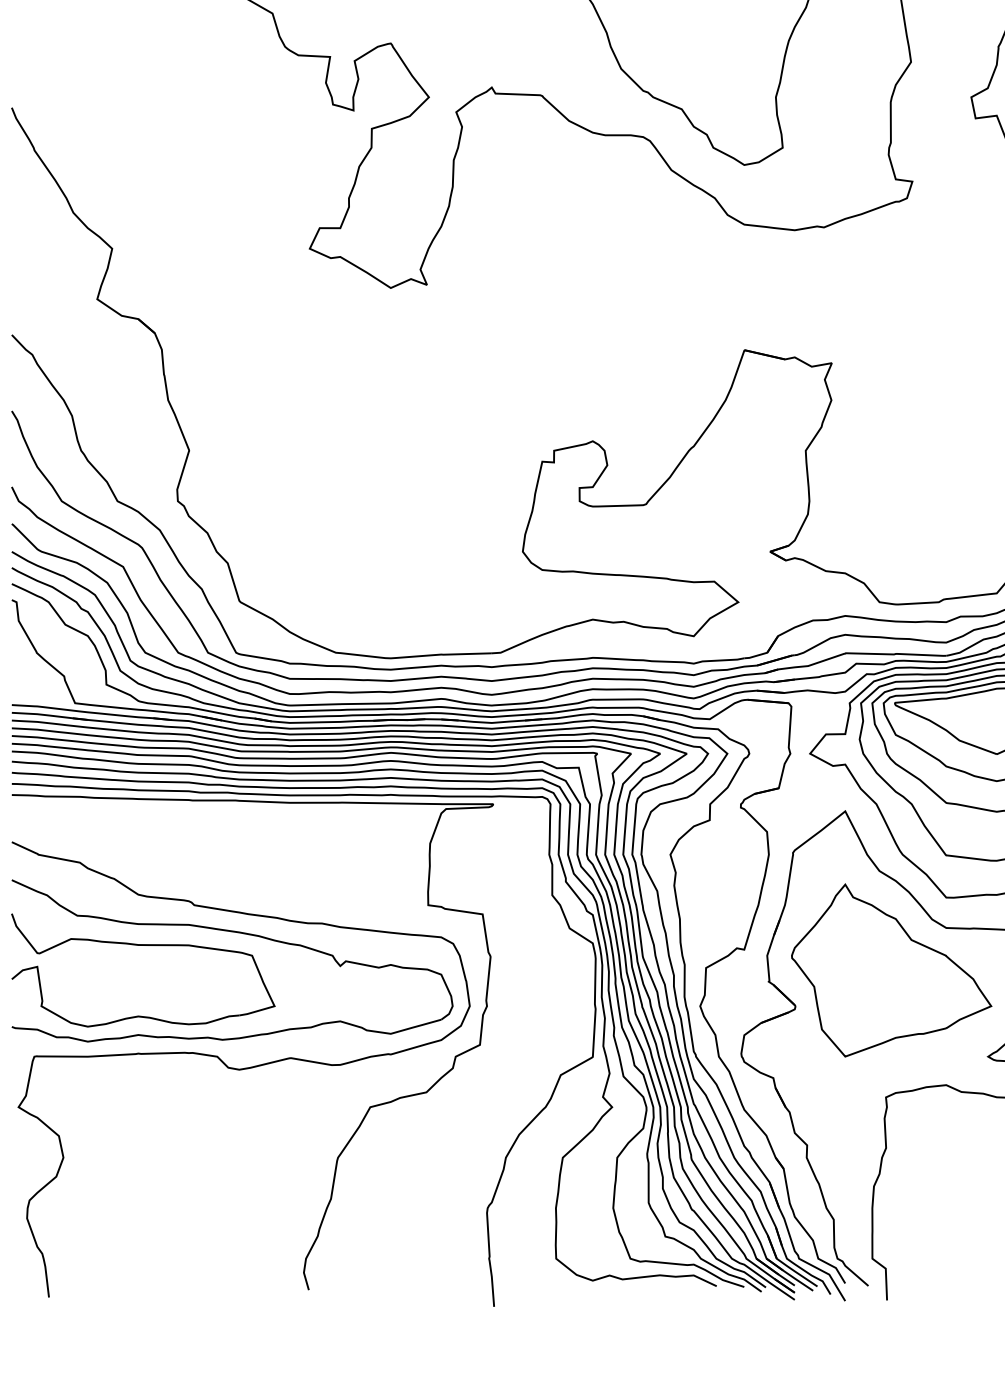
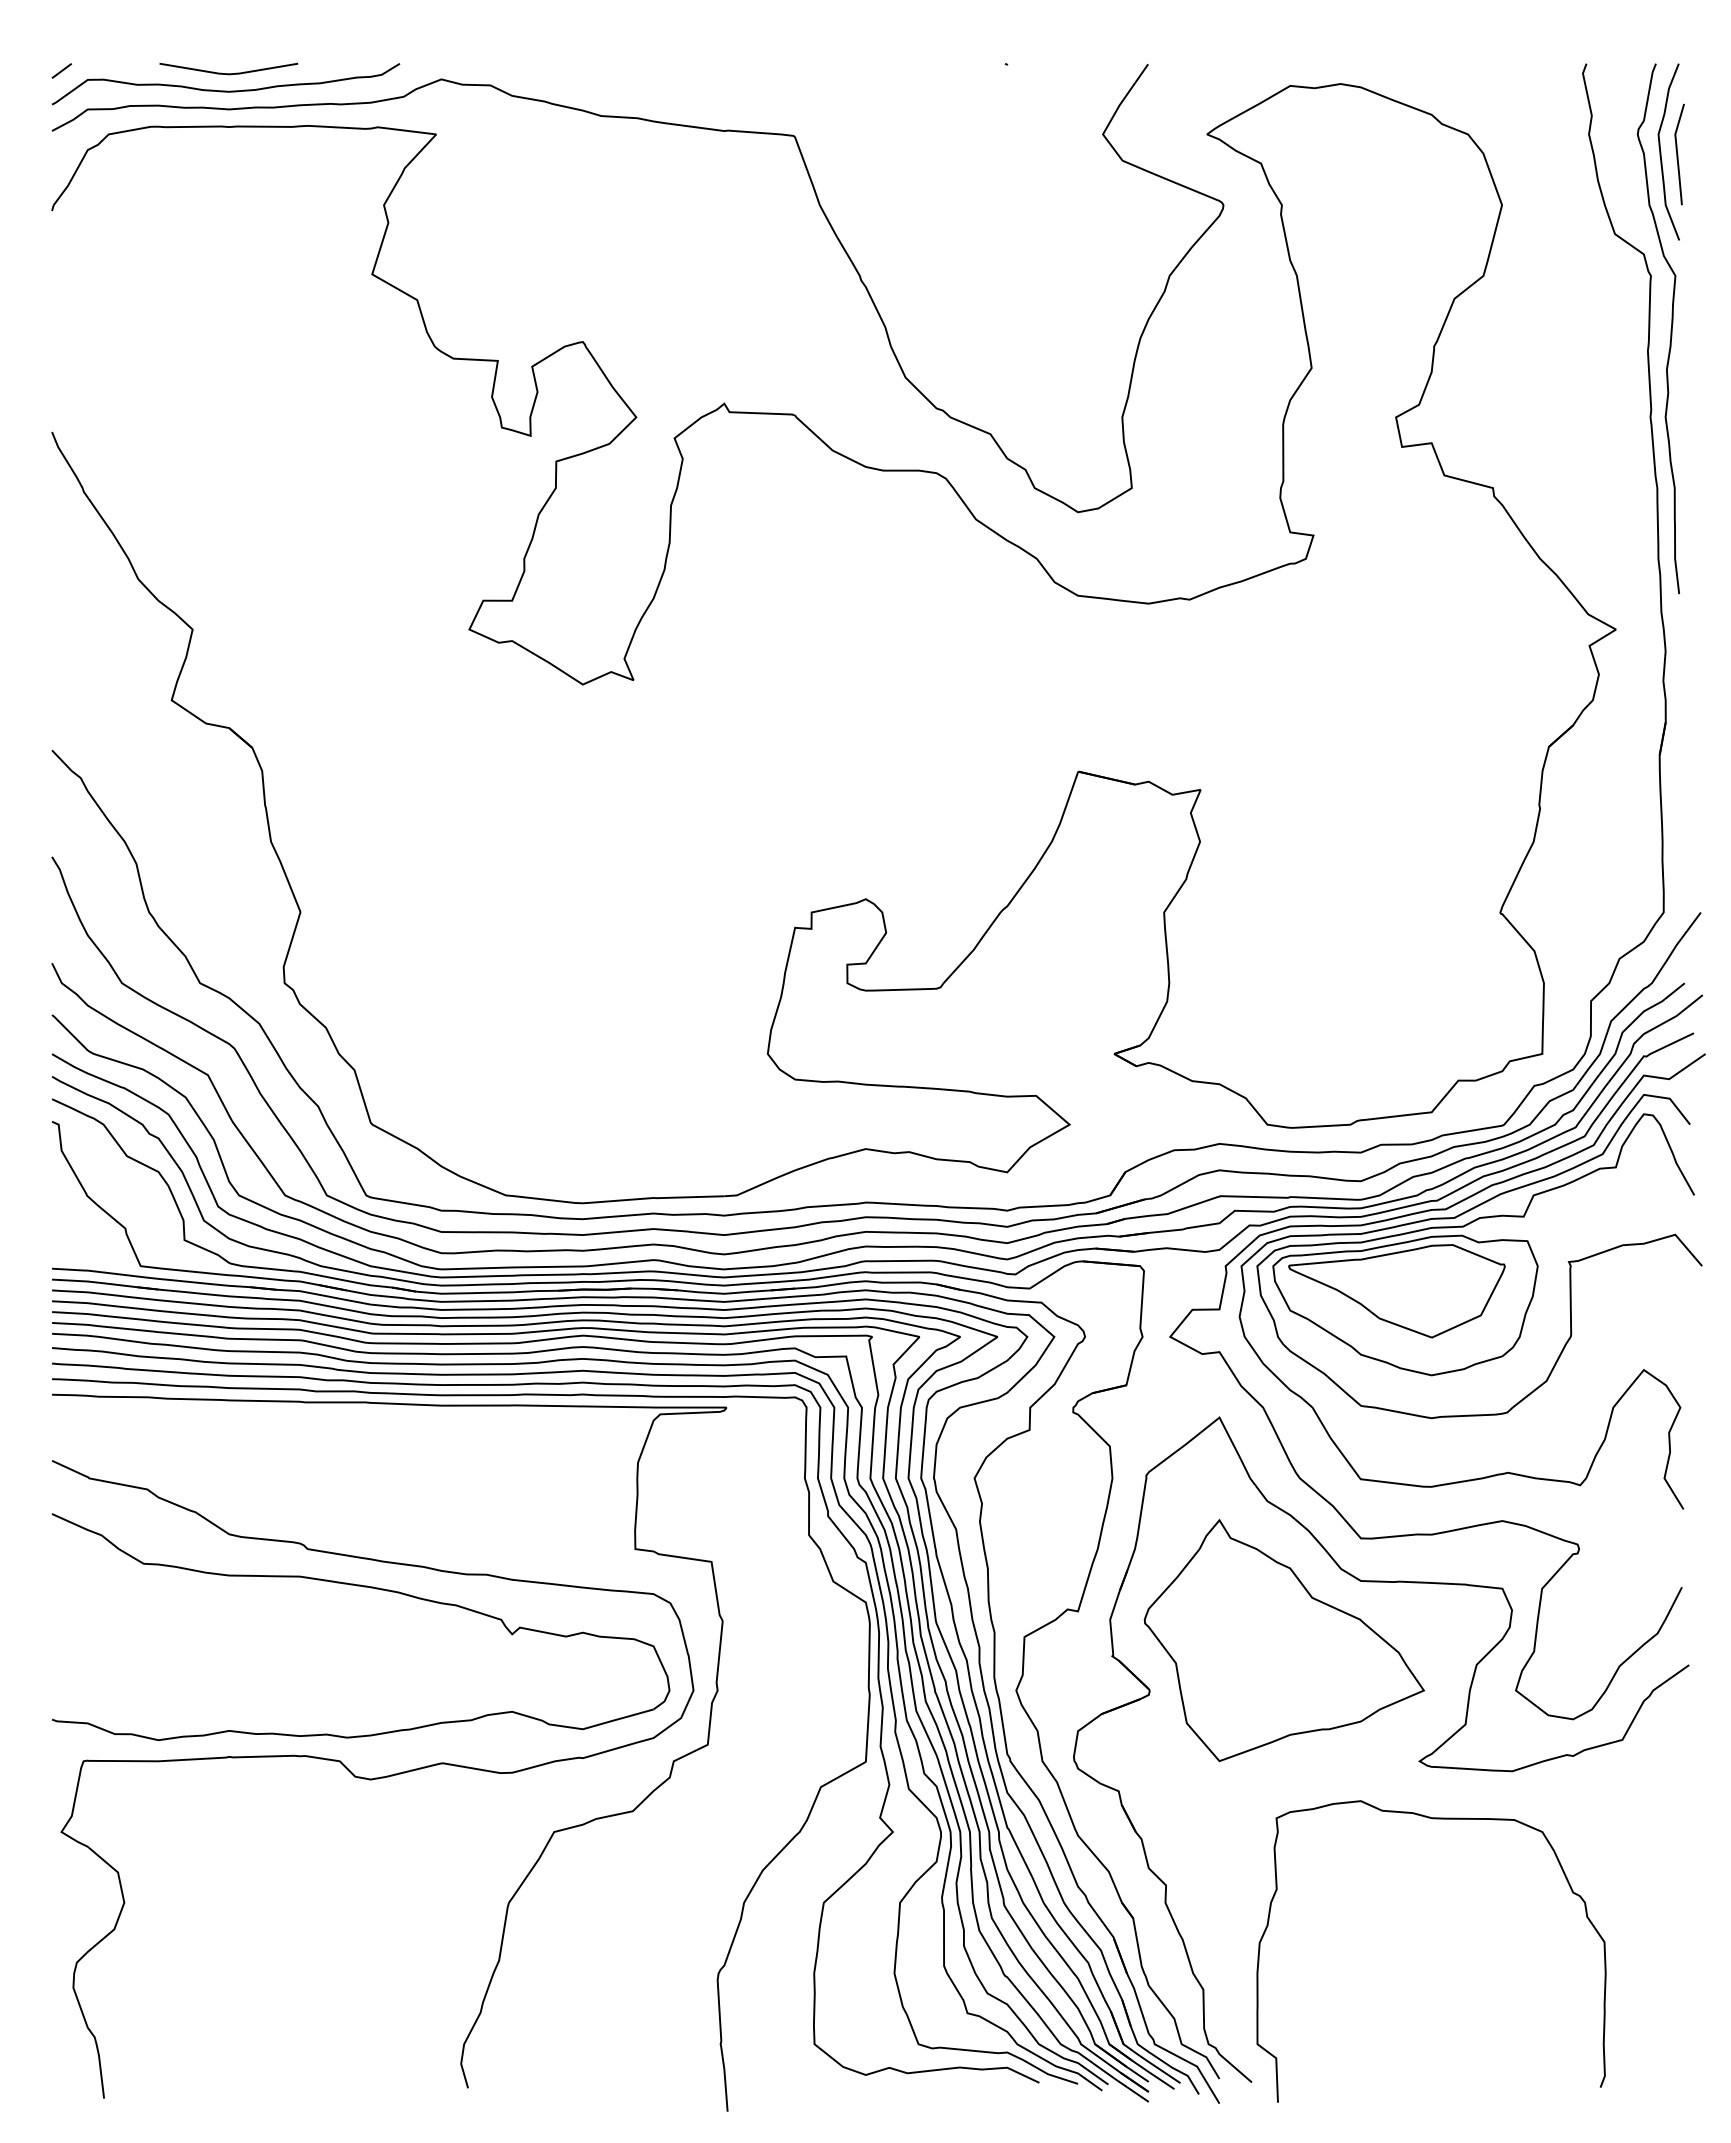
part: (143, 945) -> (236, 1605), removed

